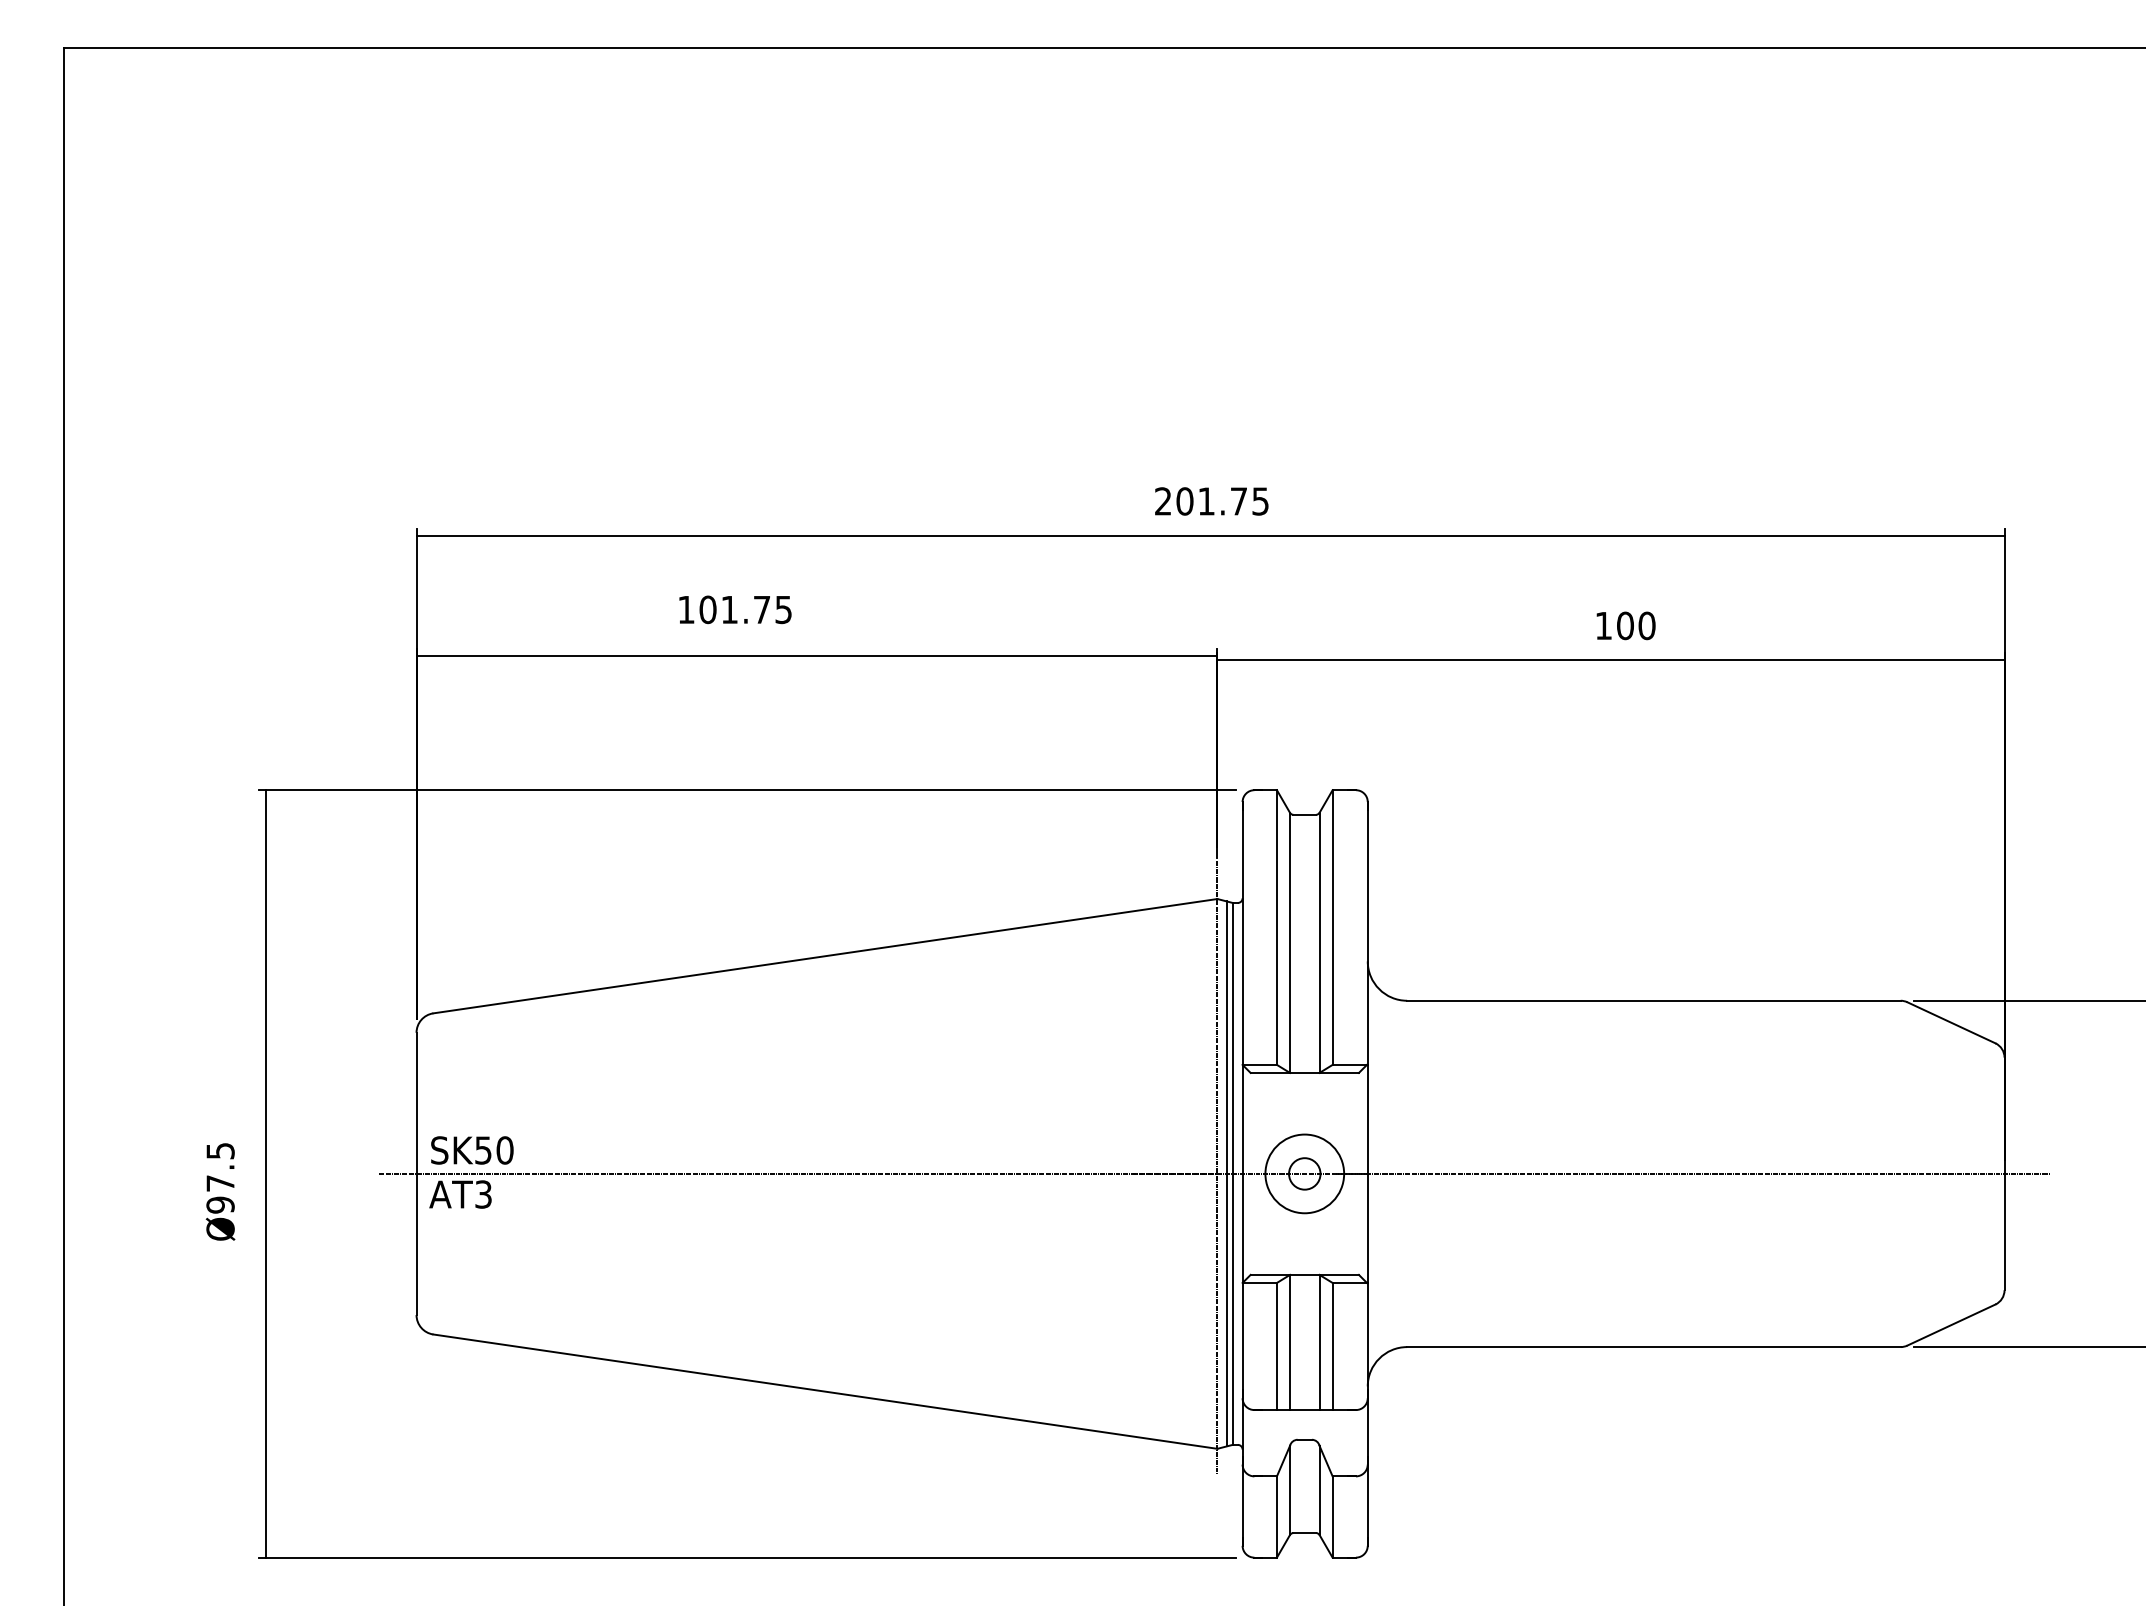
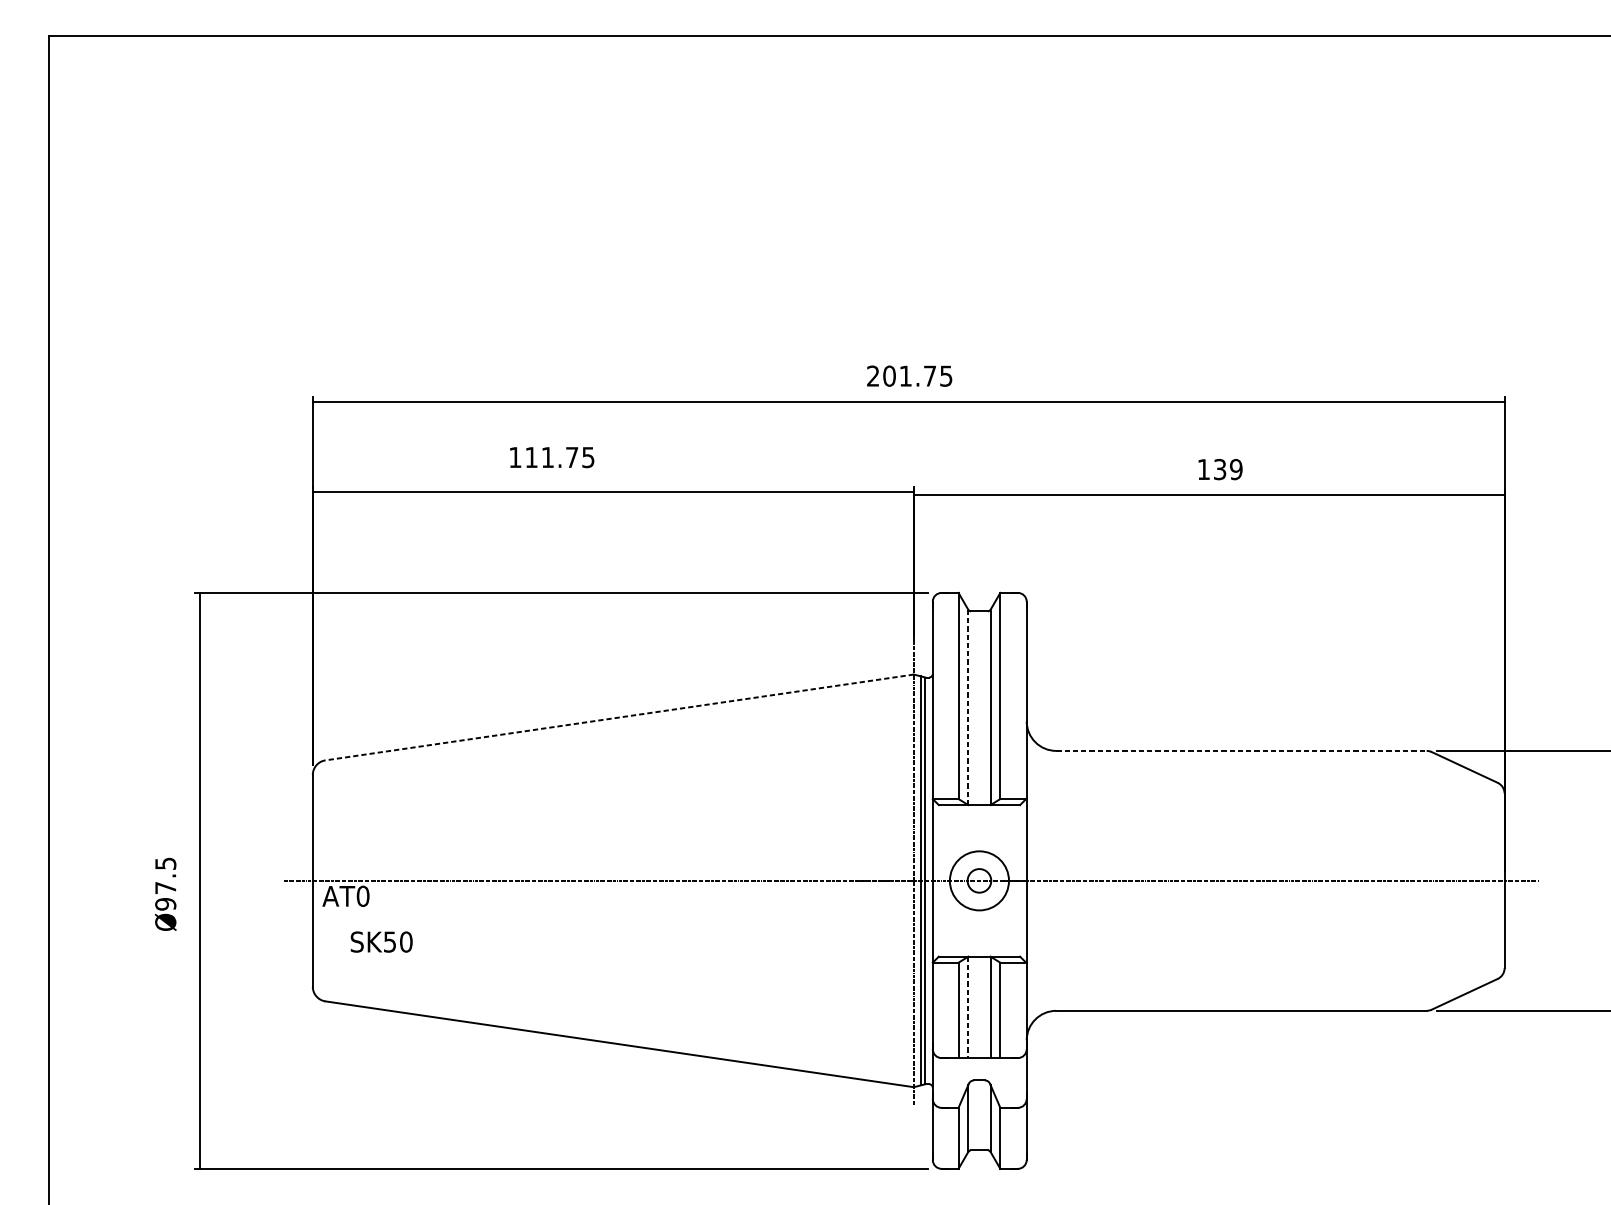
text: (707, 609) -> (531, 457), 101.75 -> 111.75
text: (1636, 625) -> (1228, 469), 100 -> 139
line: (1290, 943) -> (968, 707), solid -> dashed
line: (824, 956) -> (619, 717), solid -> dashed
line: (1653, 1000) -> (1241, 750), solid -> dashed
text: (472, 1150) -> (381, 942), moved
text: (483, 1194) -> (363, 896), AT3 -> AT0
line: (1290, 1342) -> (968, 1007), solid -> dashed

